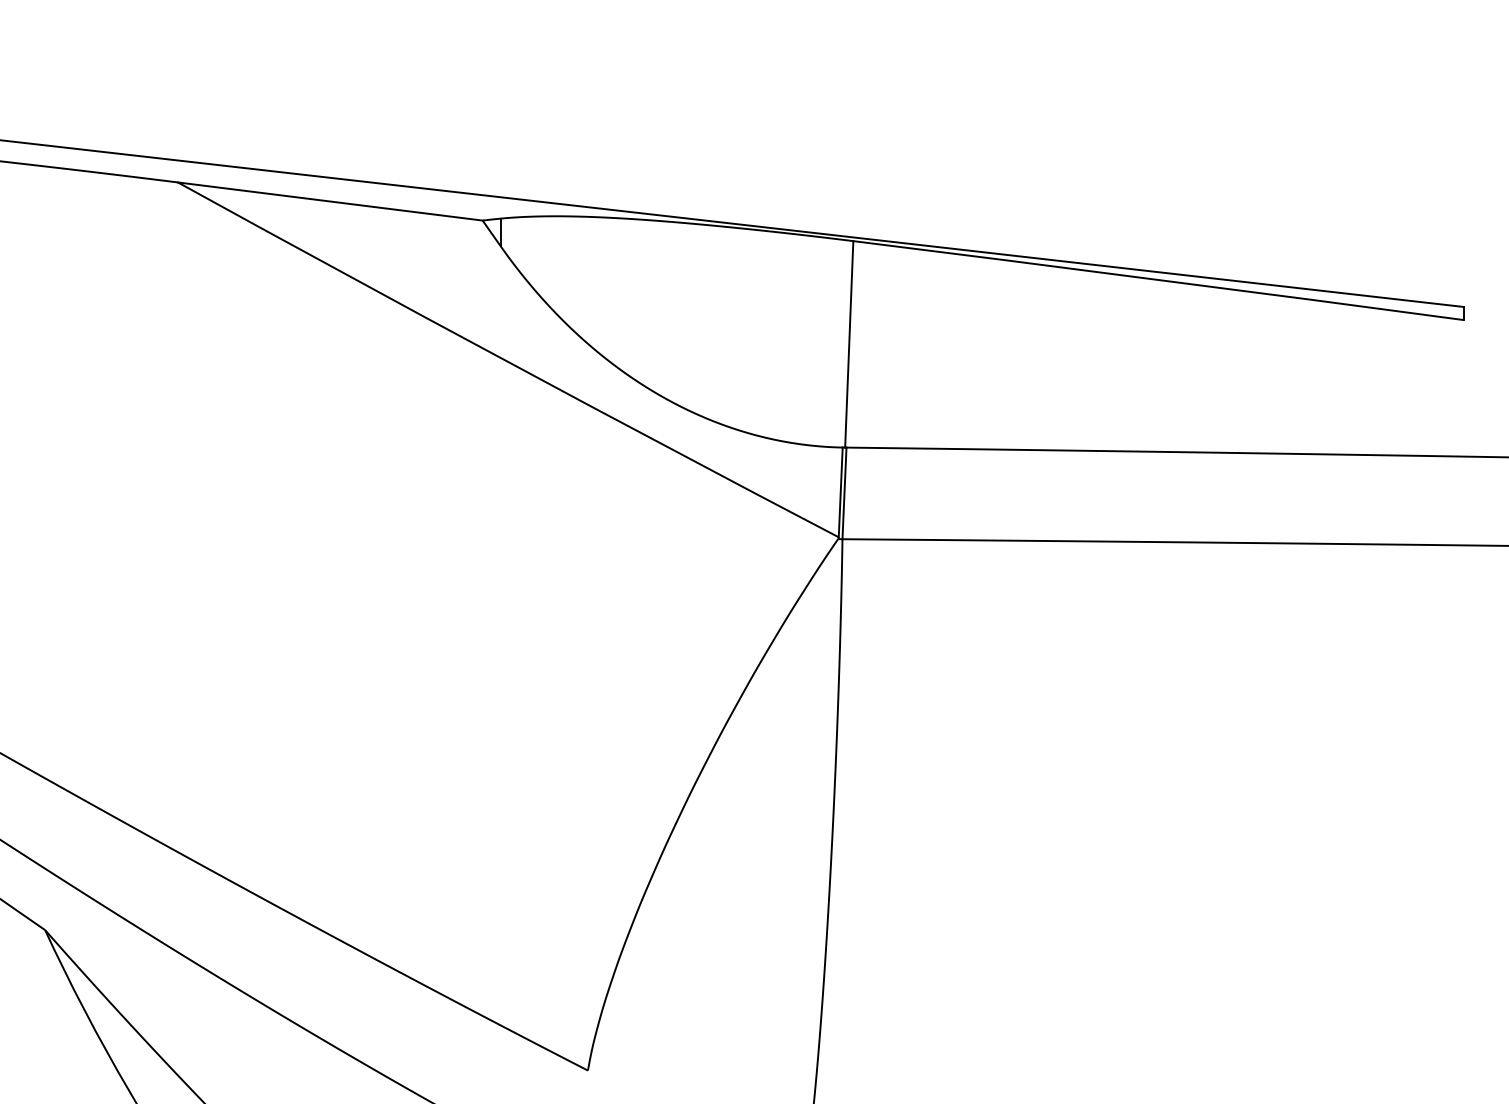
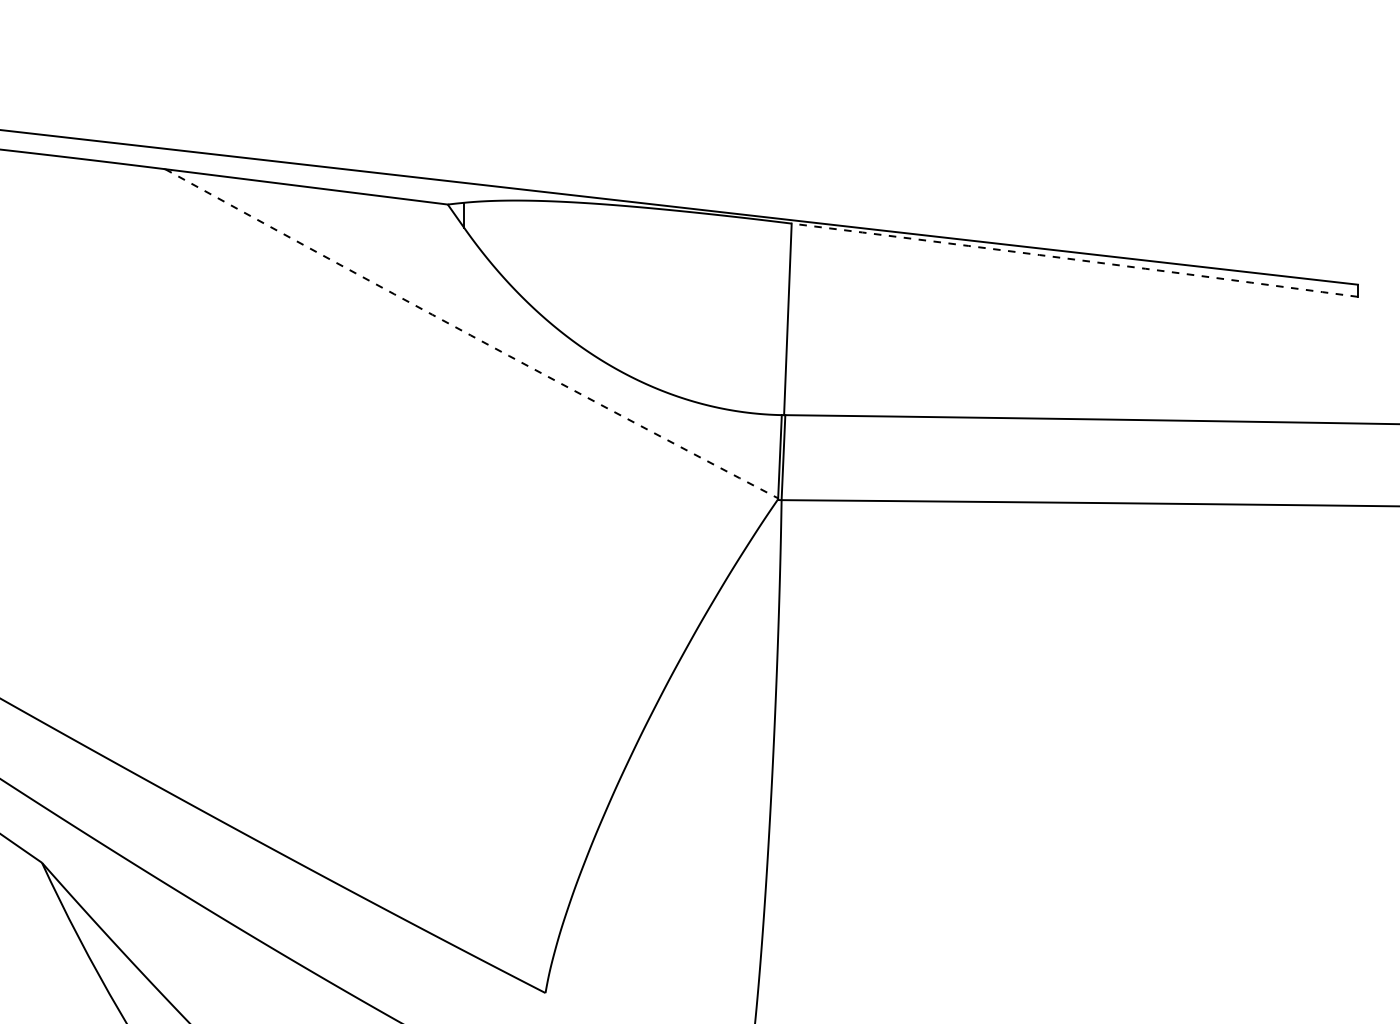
arc: (1158, 279) -> (1074, 259), solid -> dashed
arc: (507, 361) -> (470, 335), solid -> dashed

